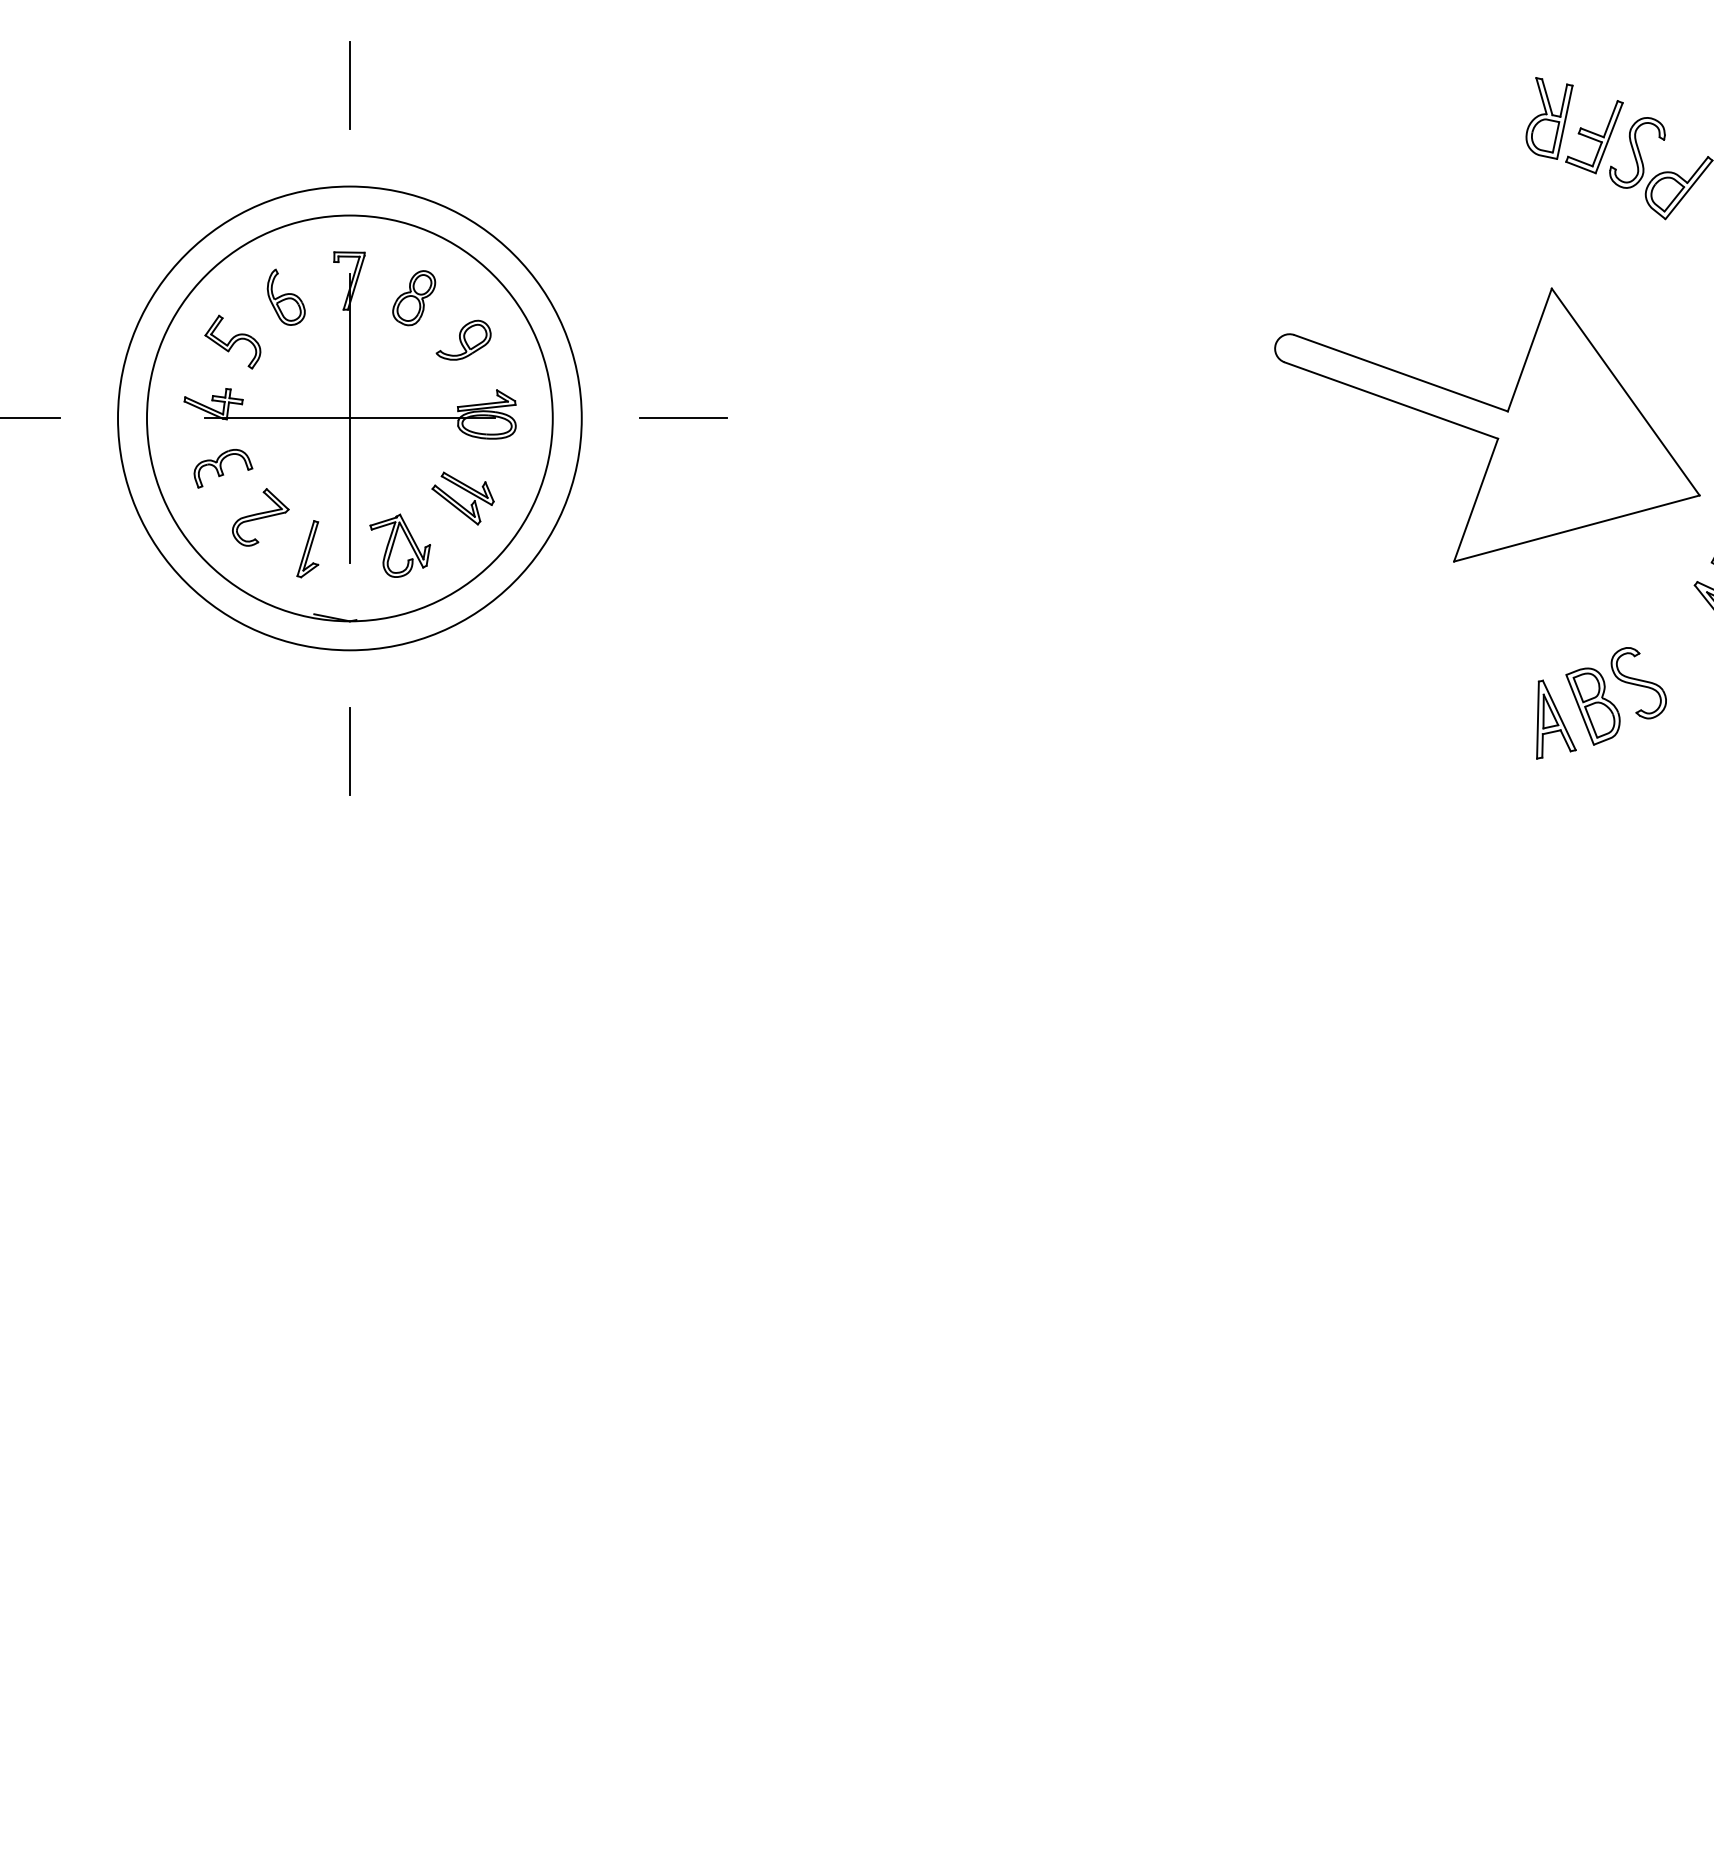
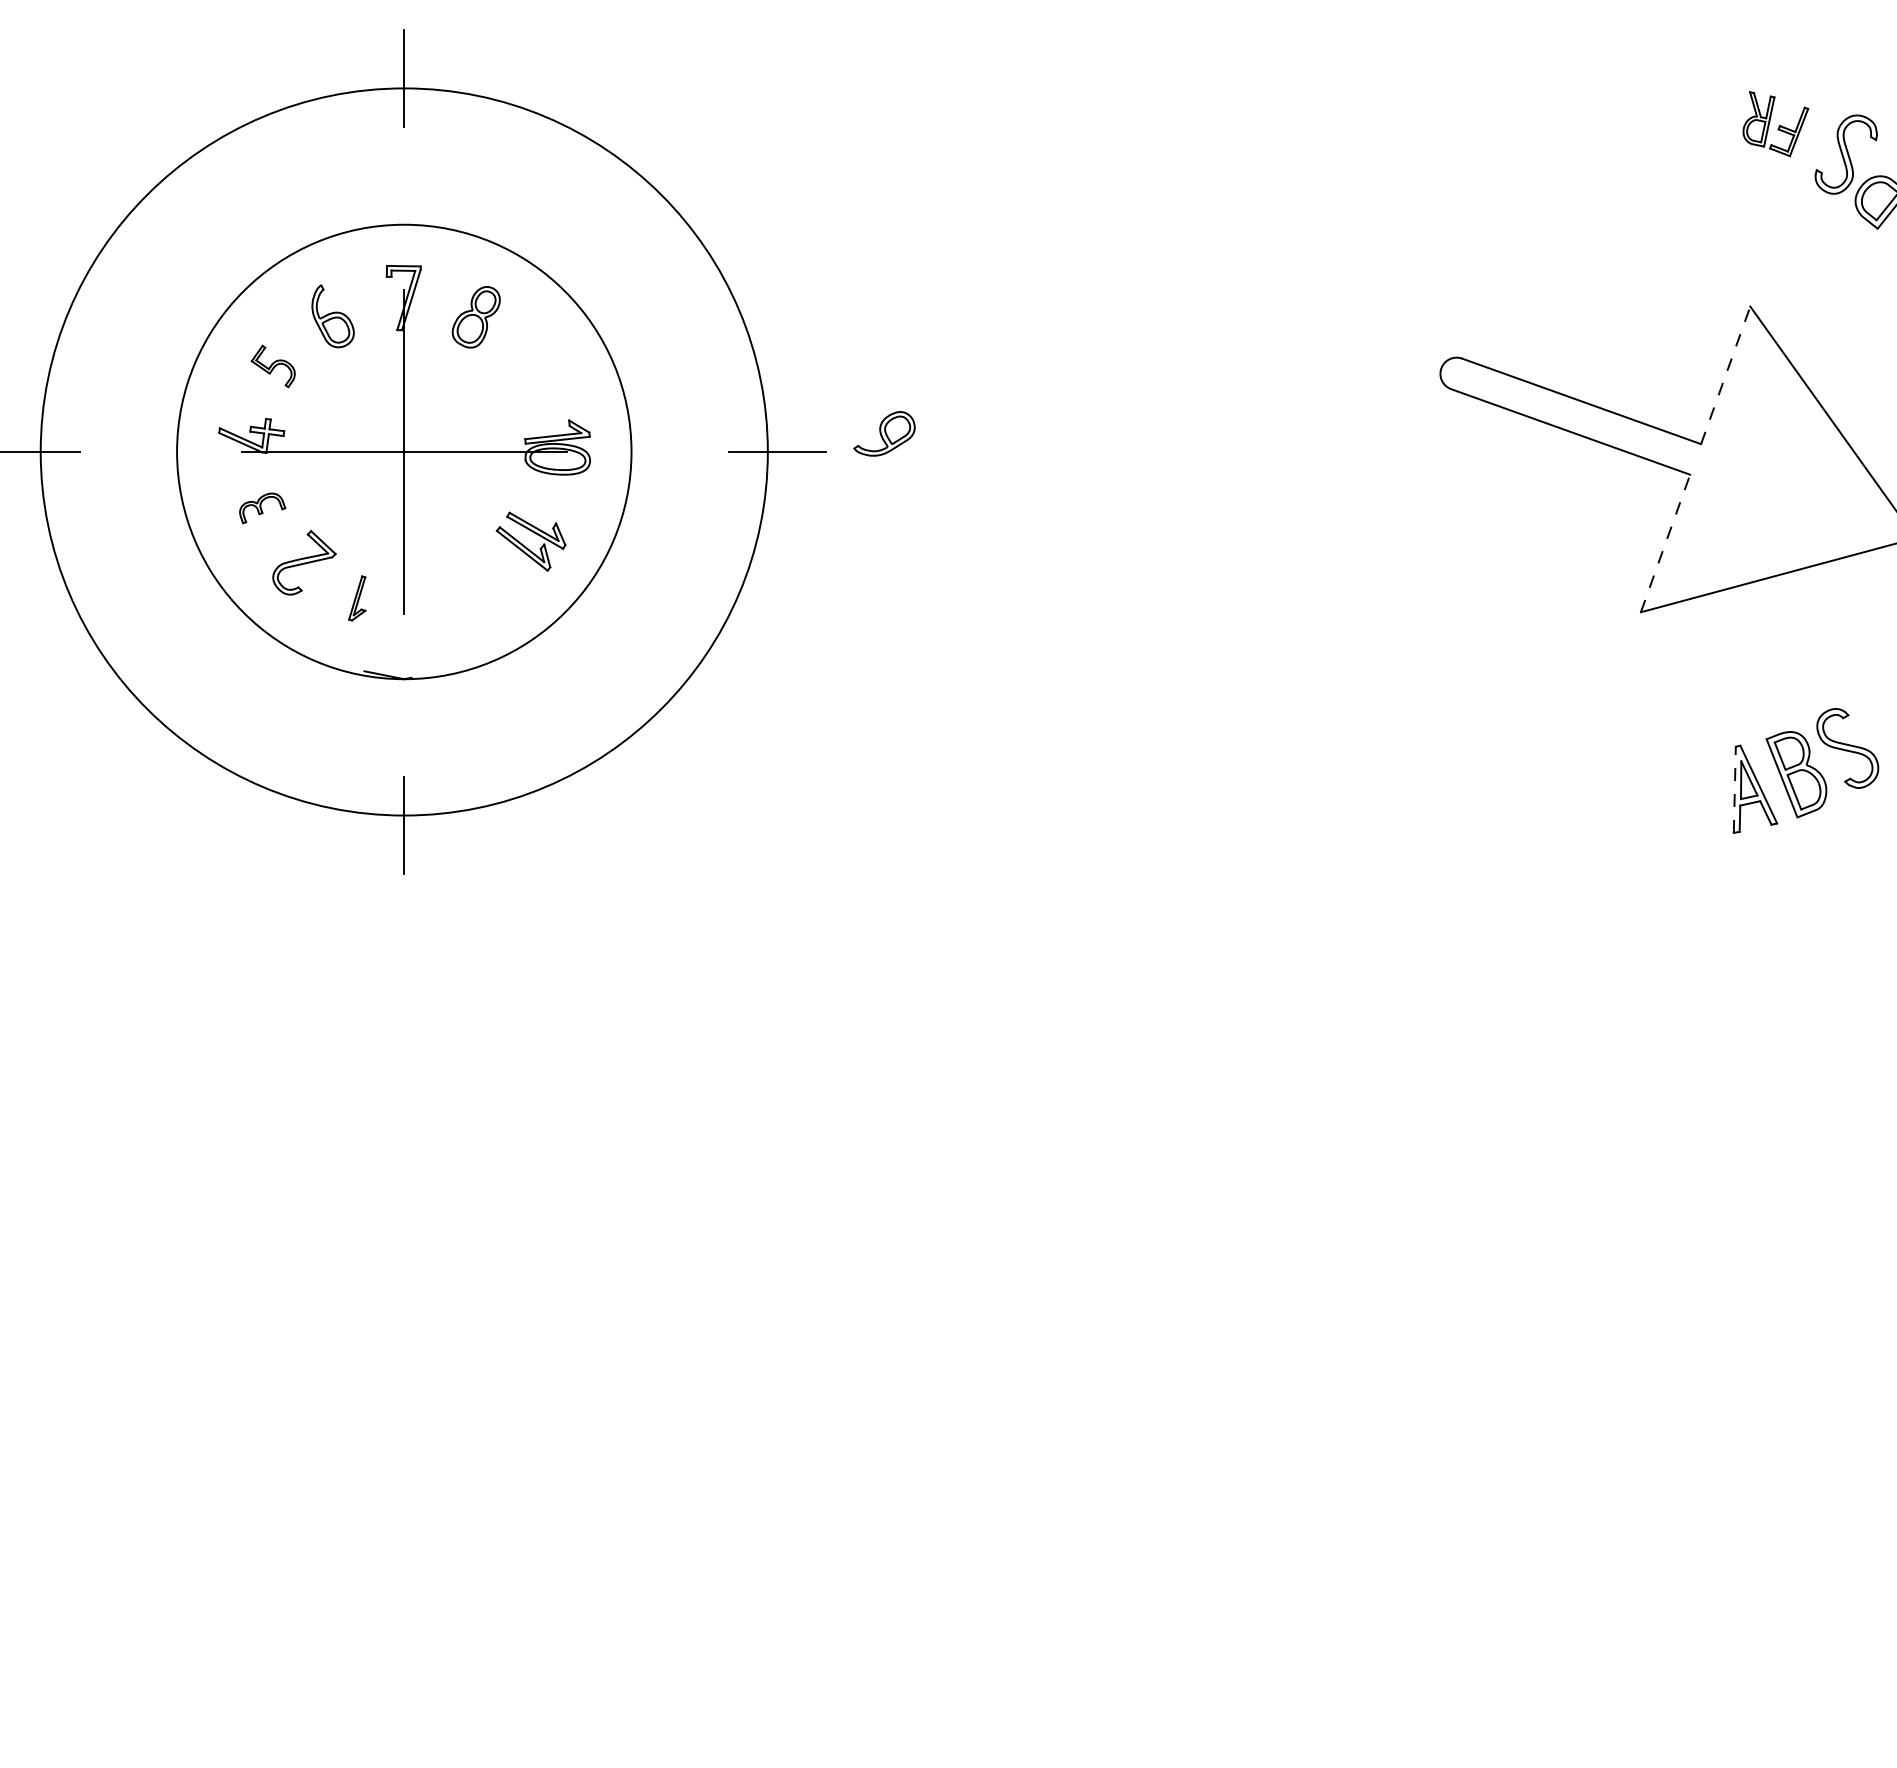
part: (1574, 125) -> (1775, 123), size x0.6
part: (463, 339) -> (884, 432), moved
part: (232, 341) -> (272, 365), size x0.7
line: (1530, 349) -> (1726, 374), solid -> dashed
circle: (349, 418) -> (403, 452), size x1.4
part: (223, 468) -> (262, 508), size x0.7
line: (1476, 499) -> (1665, 542), solid -> dashed
part: (394, 543) -> (454, 592), removed
part: (307, 549) -> (356, 598), size x0.7
line: (1537, 720) -> (1734, 790), solid -> dashed

